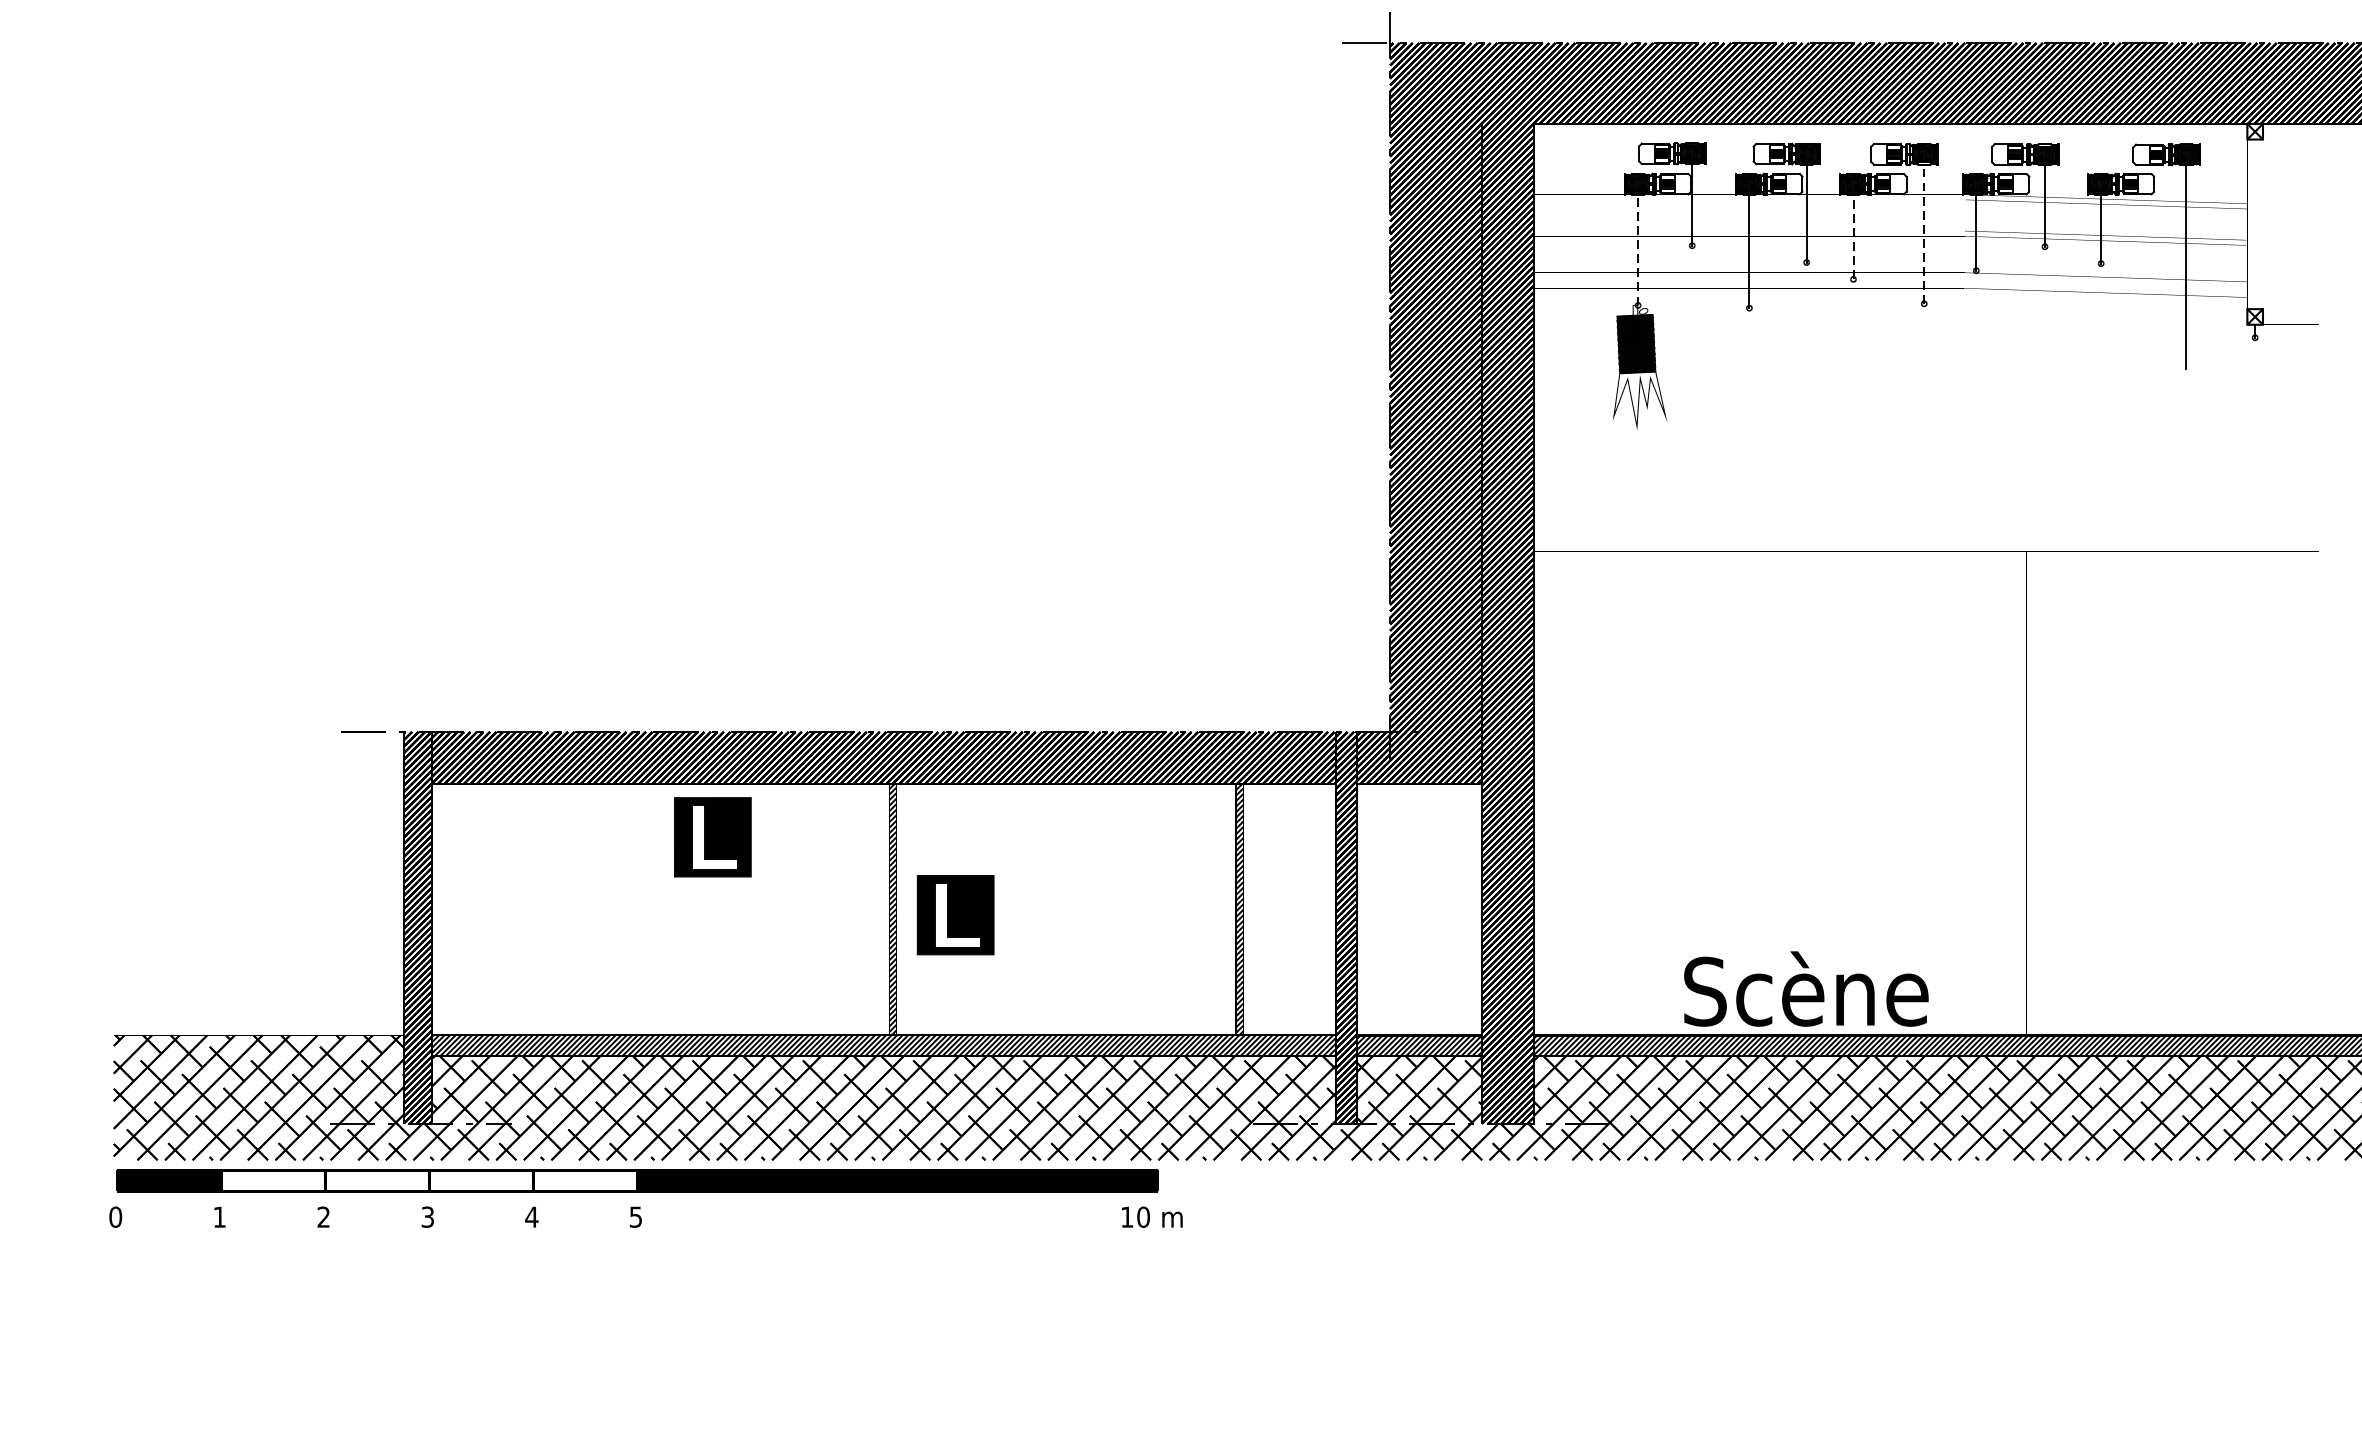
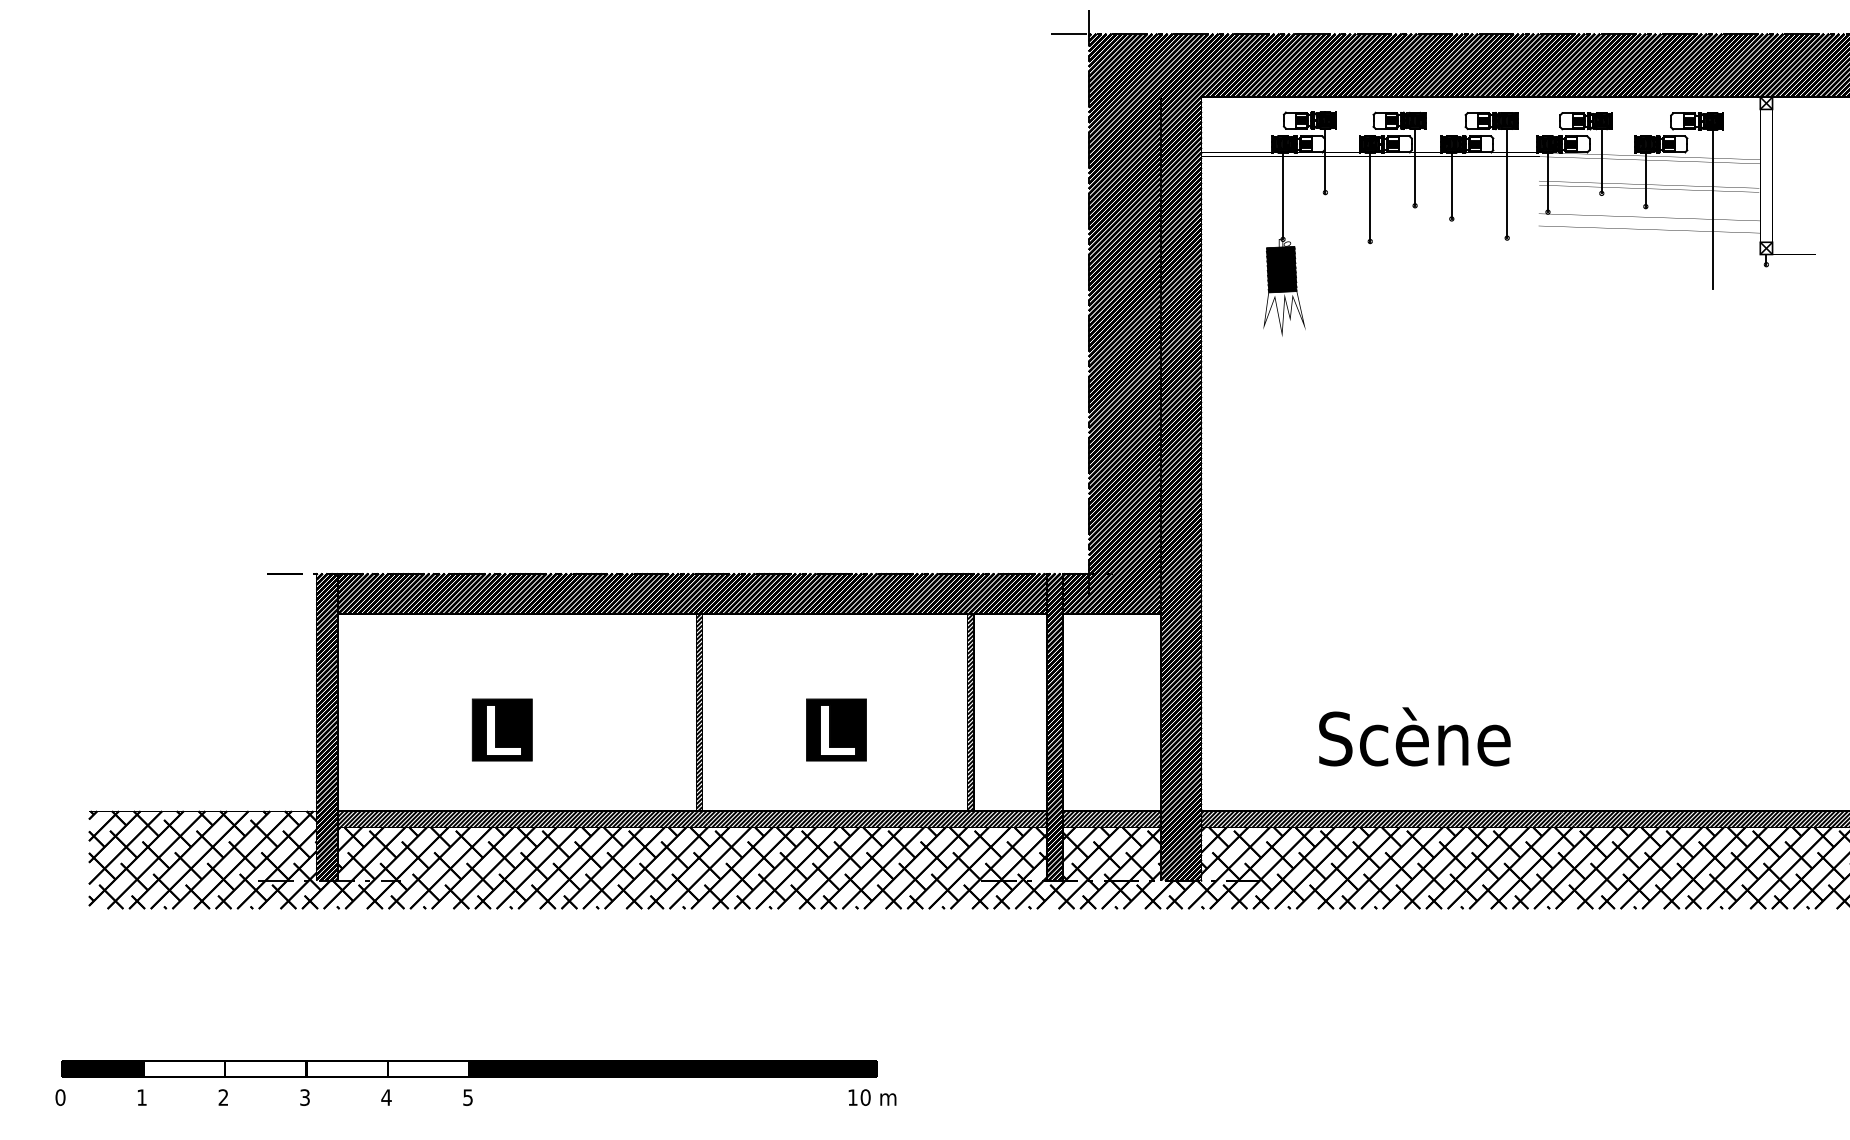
line: (1924, 234) -> (1507, 183), dashed -> solid
line: (1853, 236) -> (1451, 185), dashed -> solid
line: (1638, 249) -> (1283, 195), dashed -> solid
part: (711, 836) -> (501, 729), moved
part: (955, 914) -> (836, 729), moved
text: (1805, 988) -> (1414, 736), moved
text: (645, 1197) -> (475, 1082), moved

